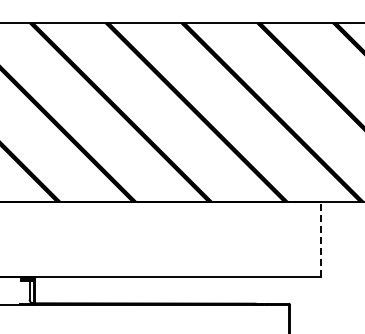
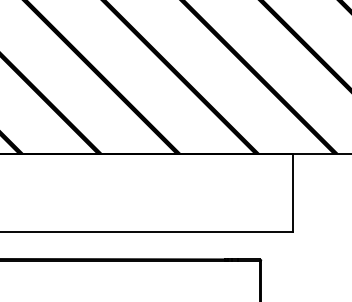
line: (321, 239) -> (293, 192), dashed -> solid

